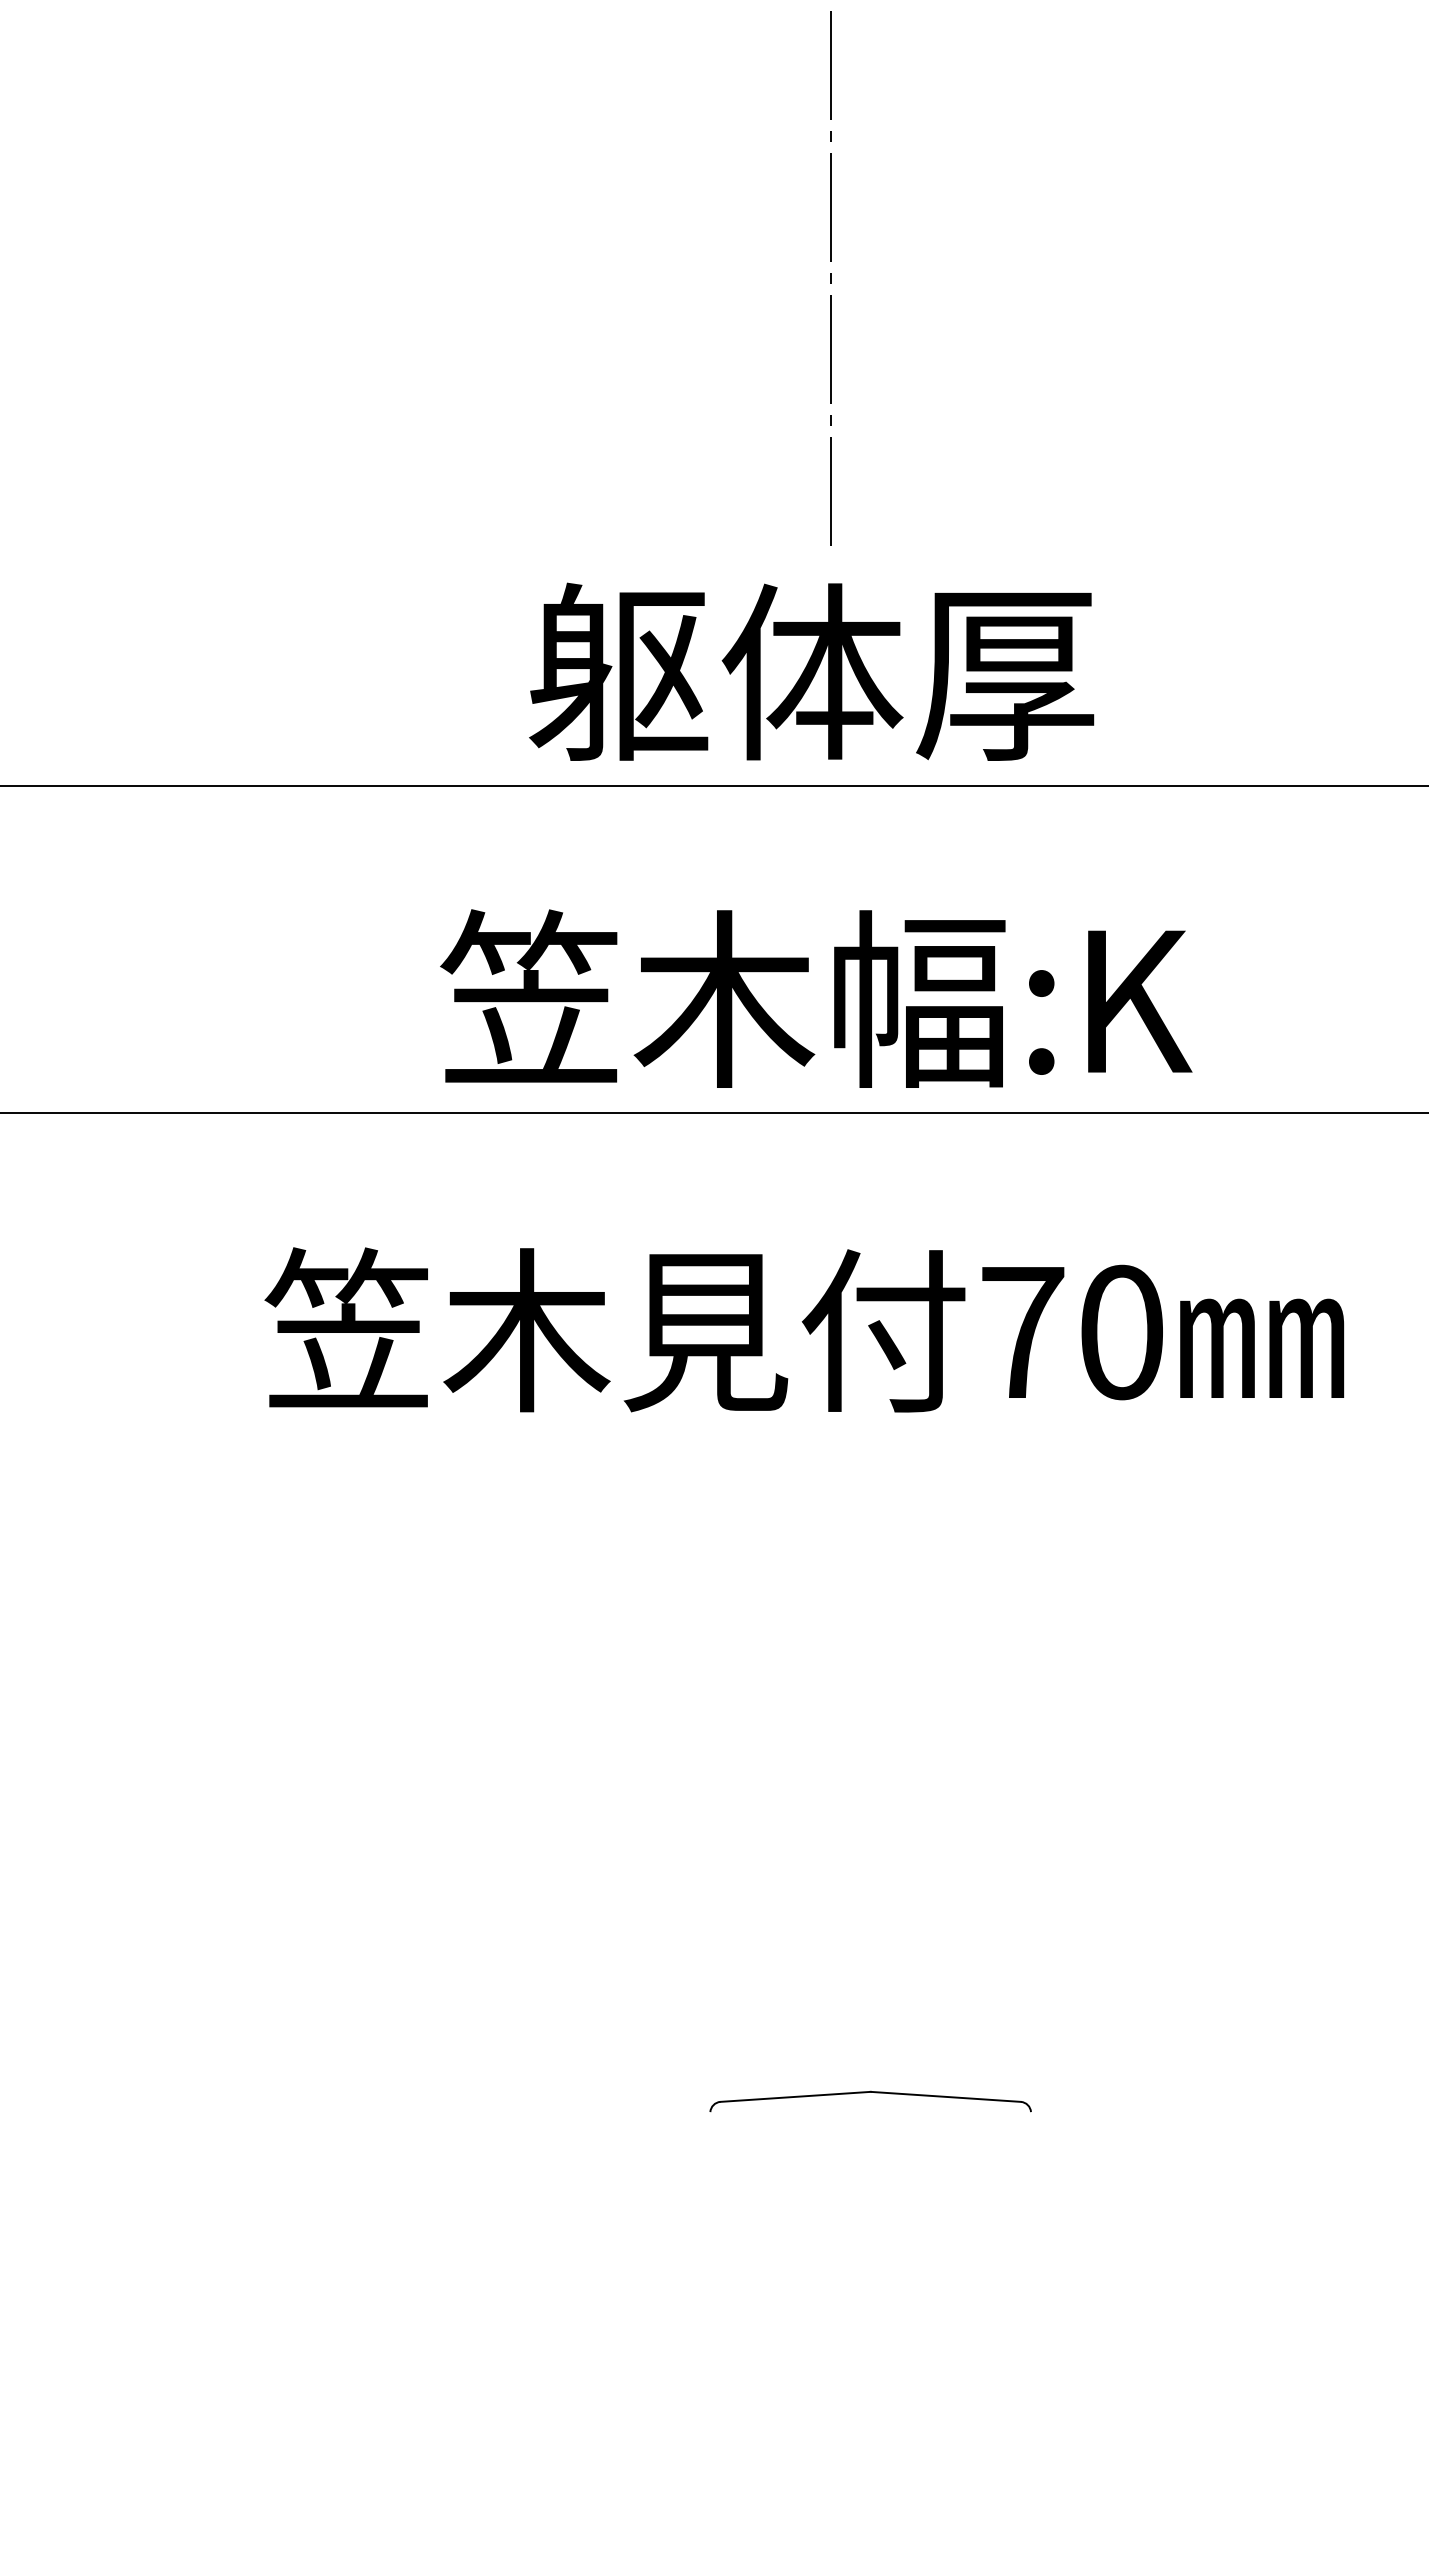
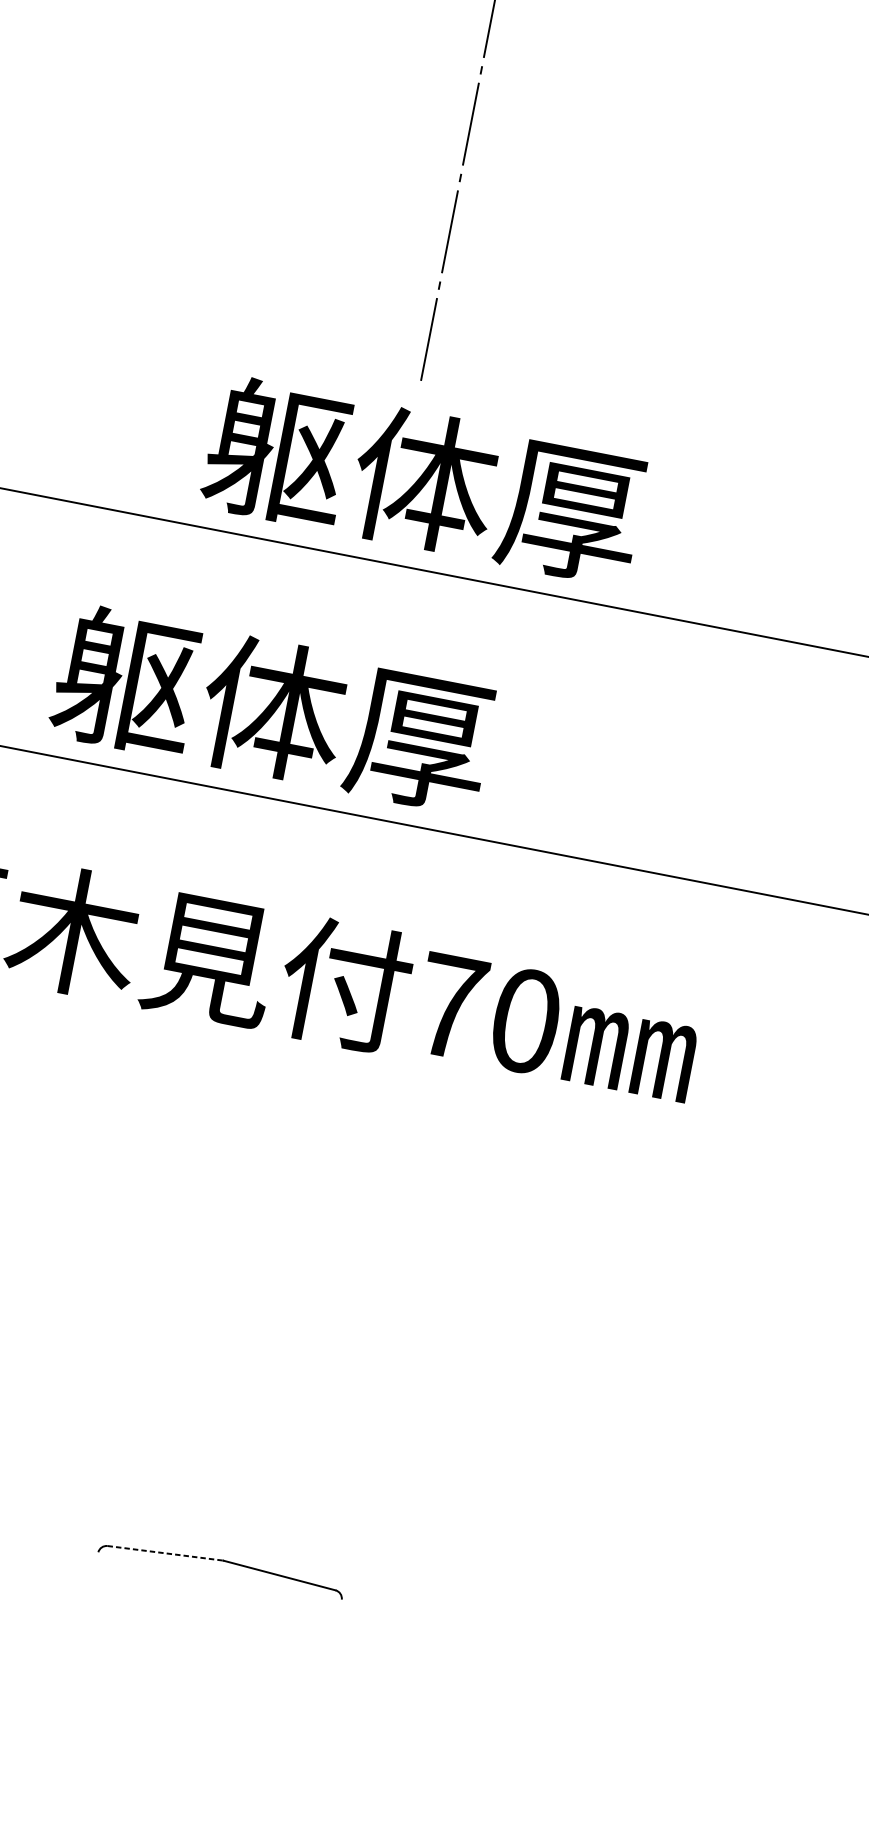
text: (811, 671) -> (424, 480), moved
text: (816, 998) -> (343, 722), 笠木幅:K -> 躯体厚
line: (795, 2096) -> (165, 1553), solid -> dashed

